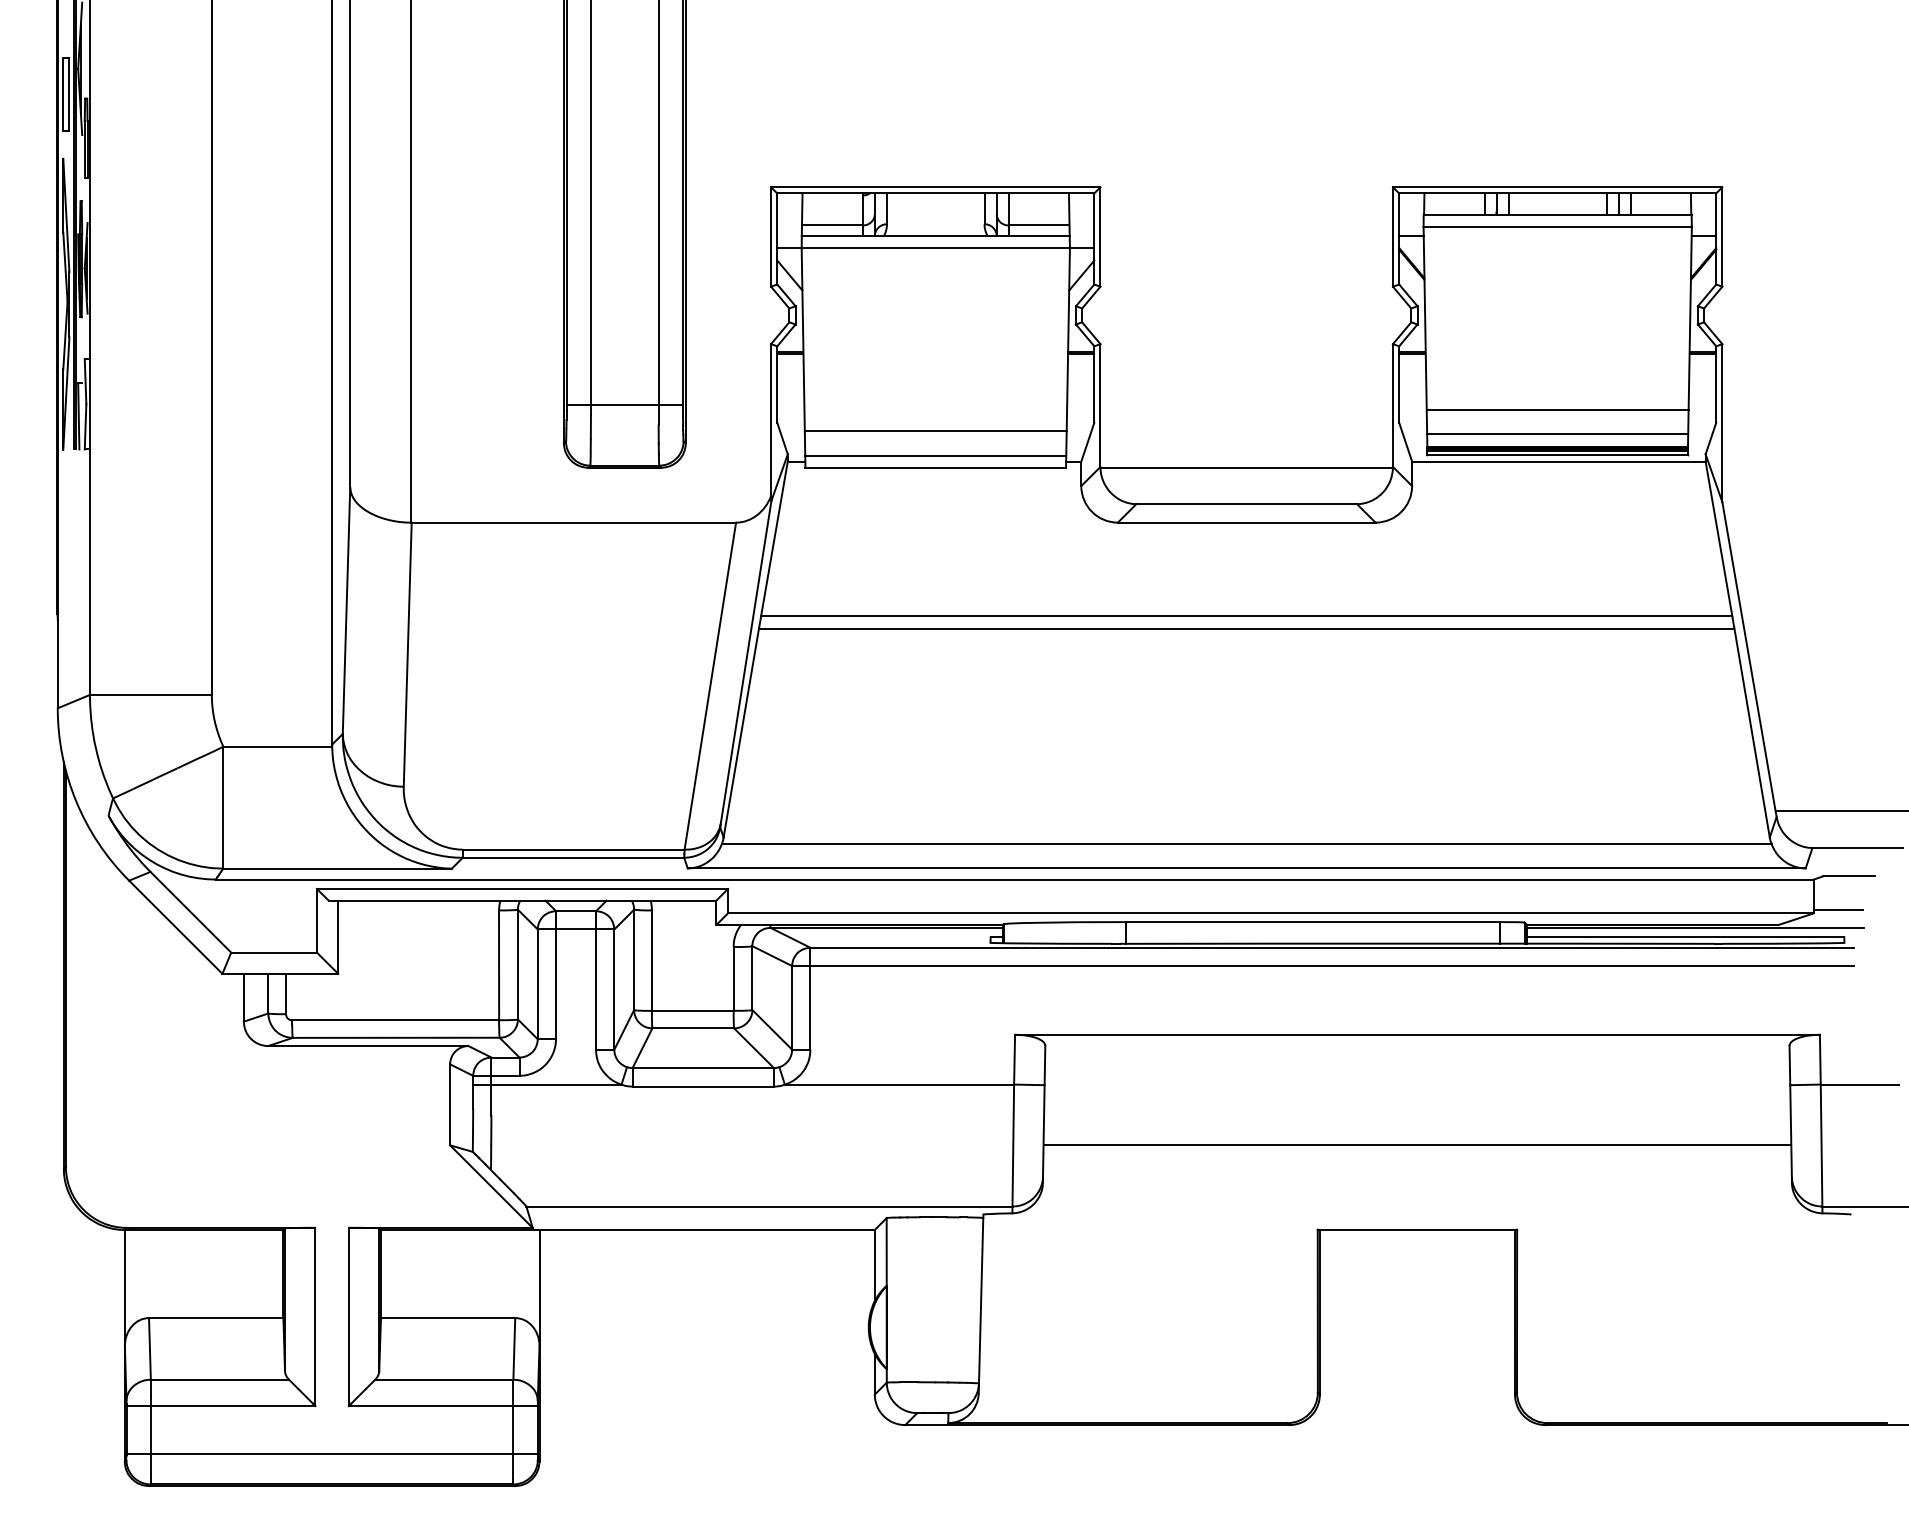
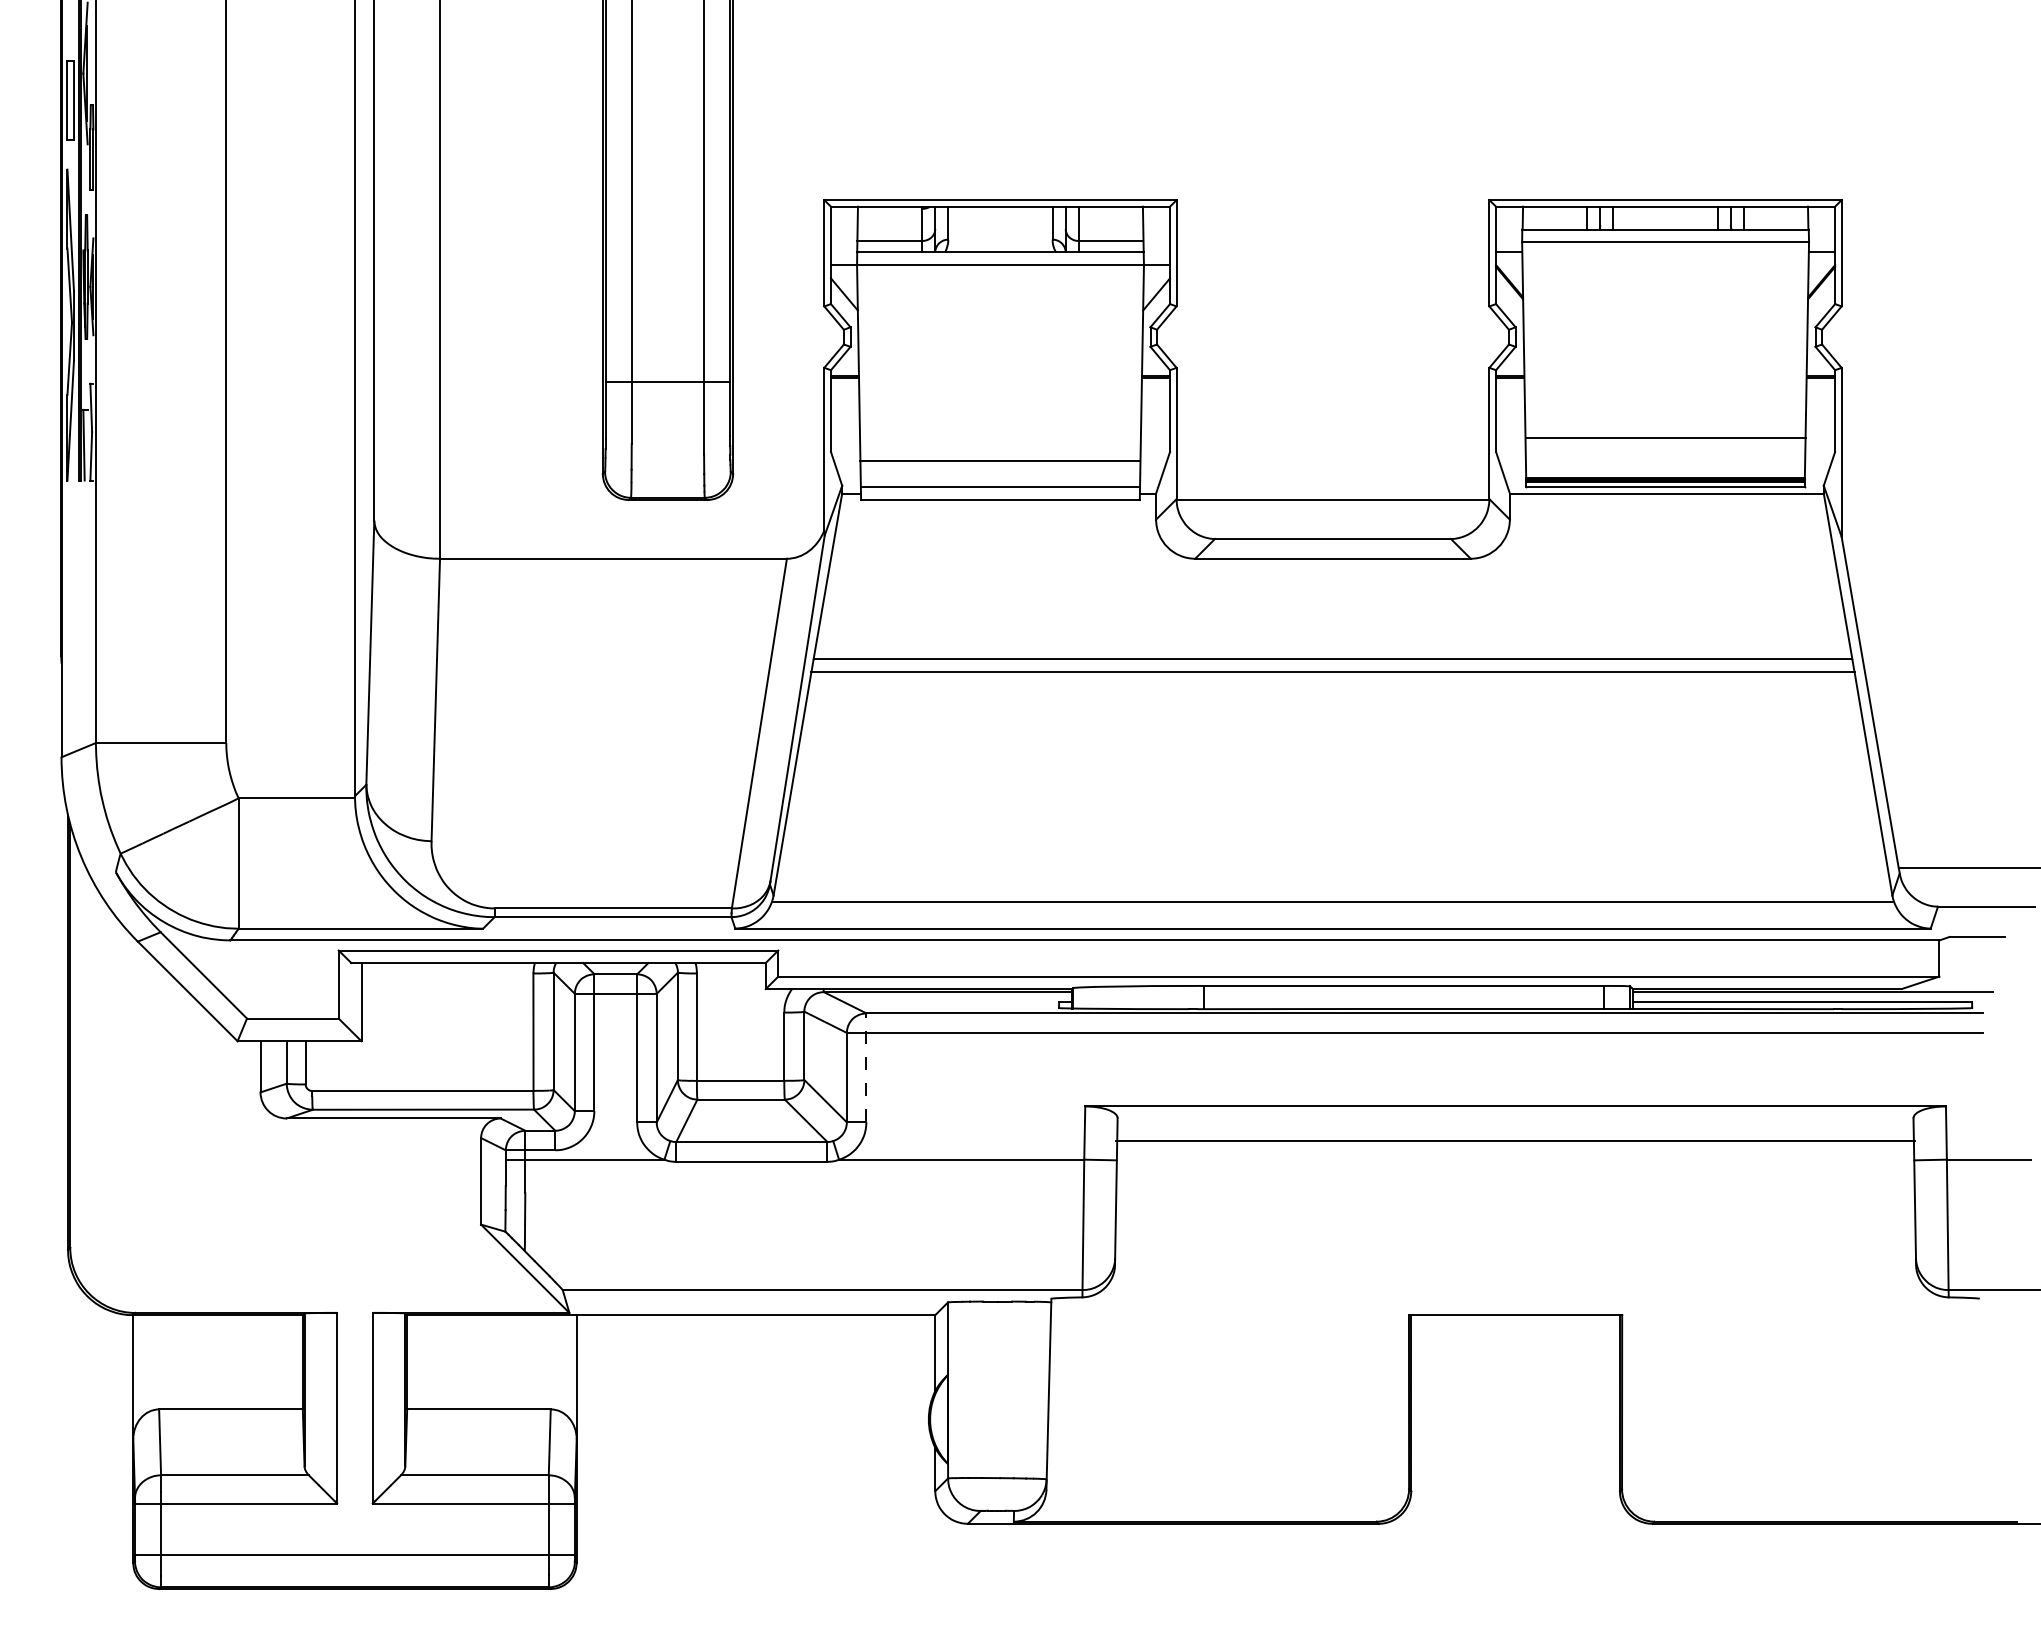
line: (624, 404) -> (667, 381), moved
line: (1557, 434) -> (1665, 464), removed
line: (1838, 910) -> (1965, 973), removed
line: (810, 998) -> (866, 1067), solid -> dashed
line: (1417, 1144) -> (1515, 1140), moved

